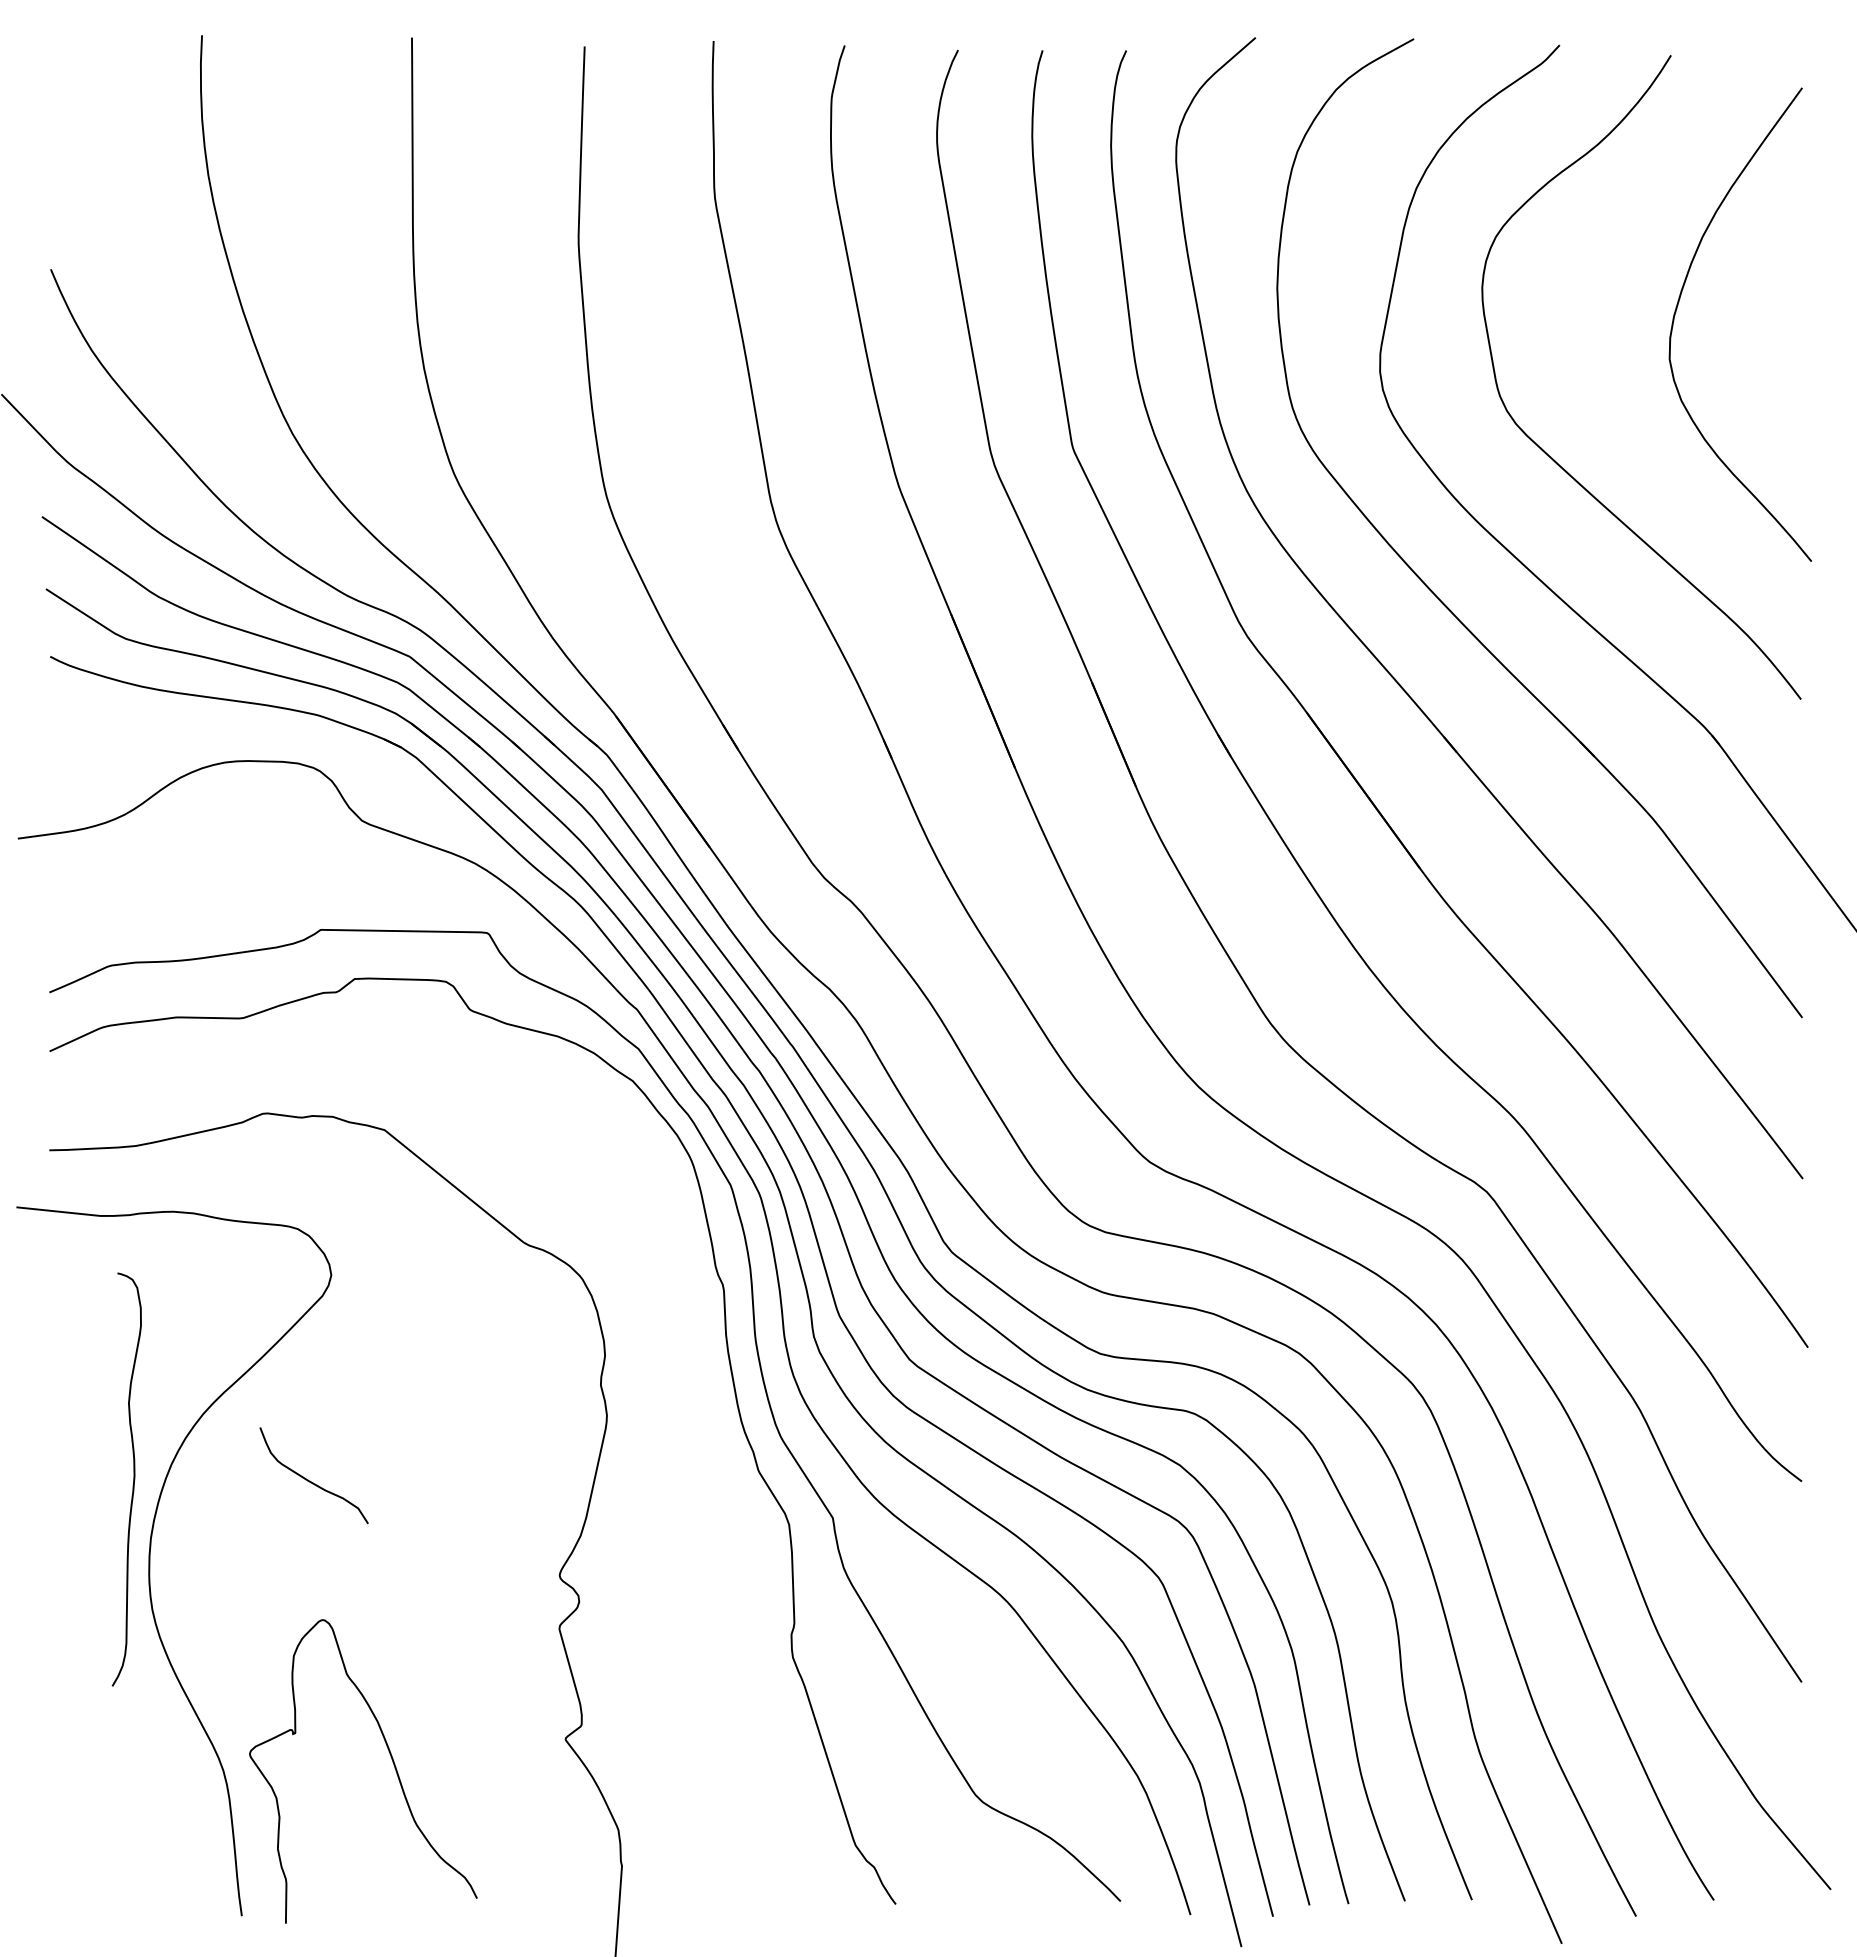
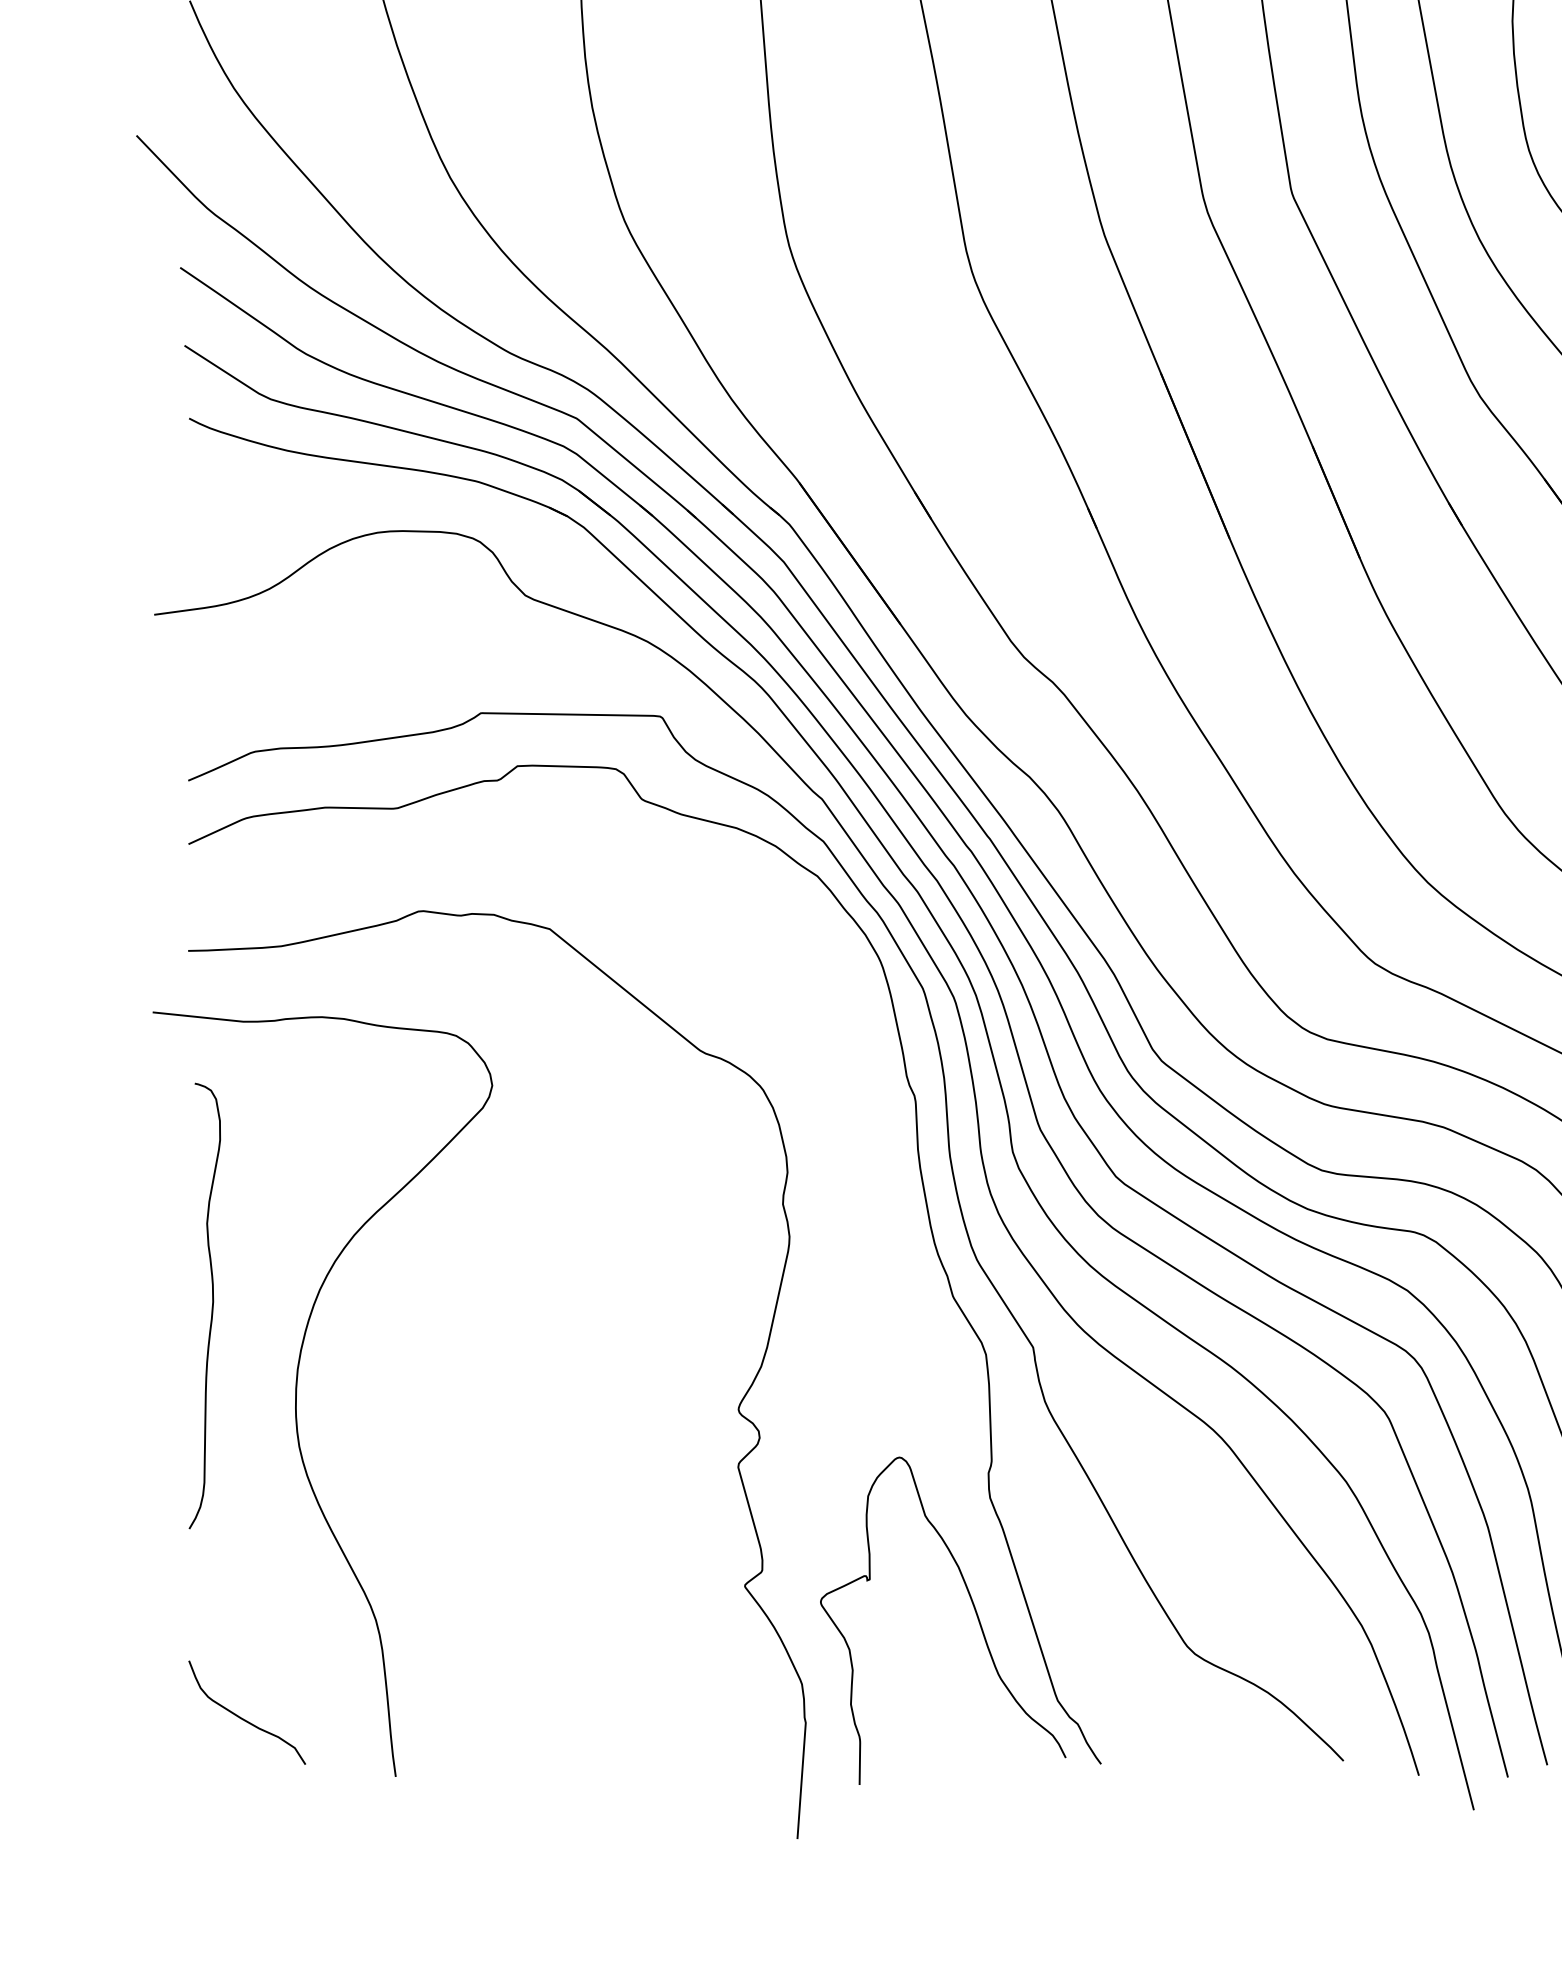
curve: (133, 1479) -> (212, 1305), moved
curve: (311, 1481) -> (244, 1719), moved
curve: (392, 1762) -> (974, 1611), moved

